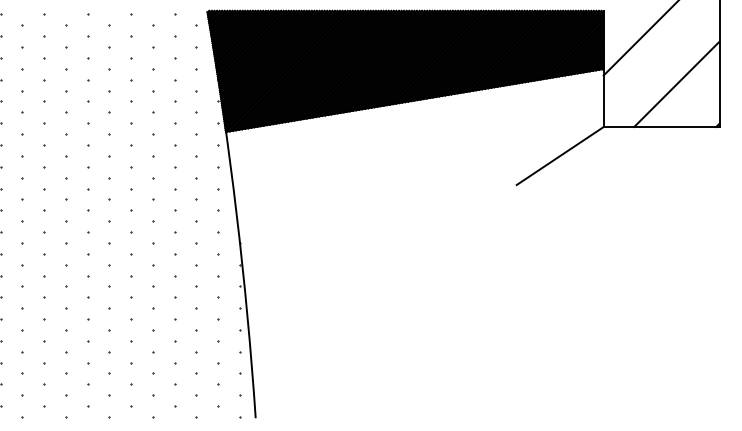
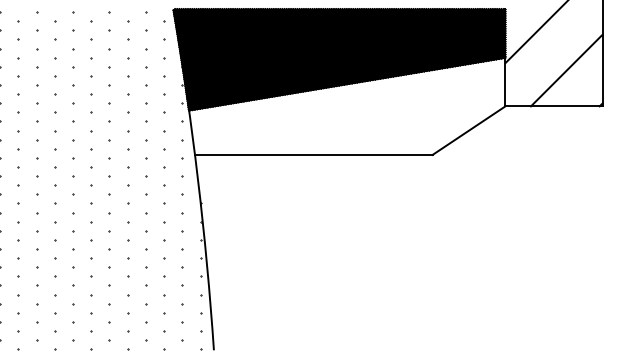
line: (374, 185) -> (313, 155), added

